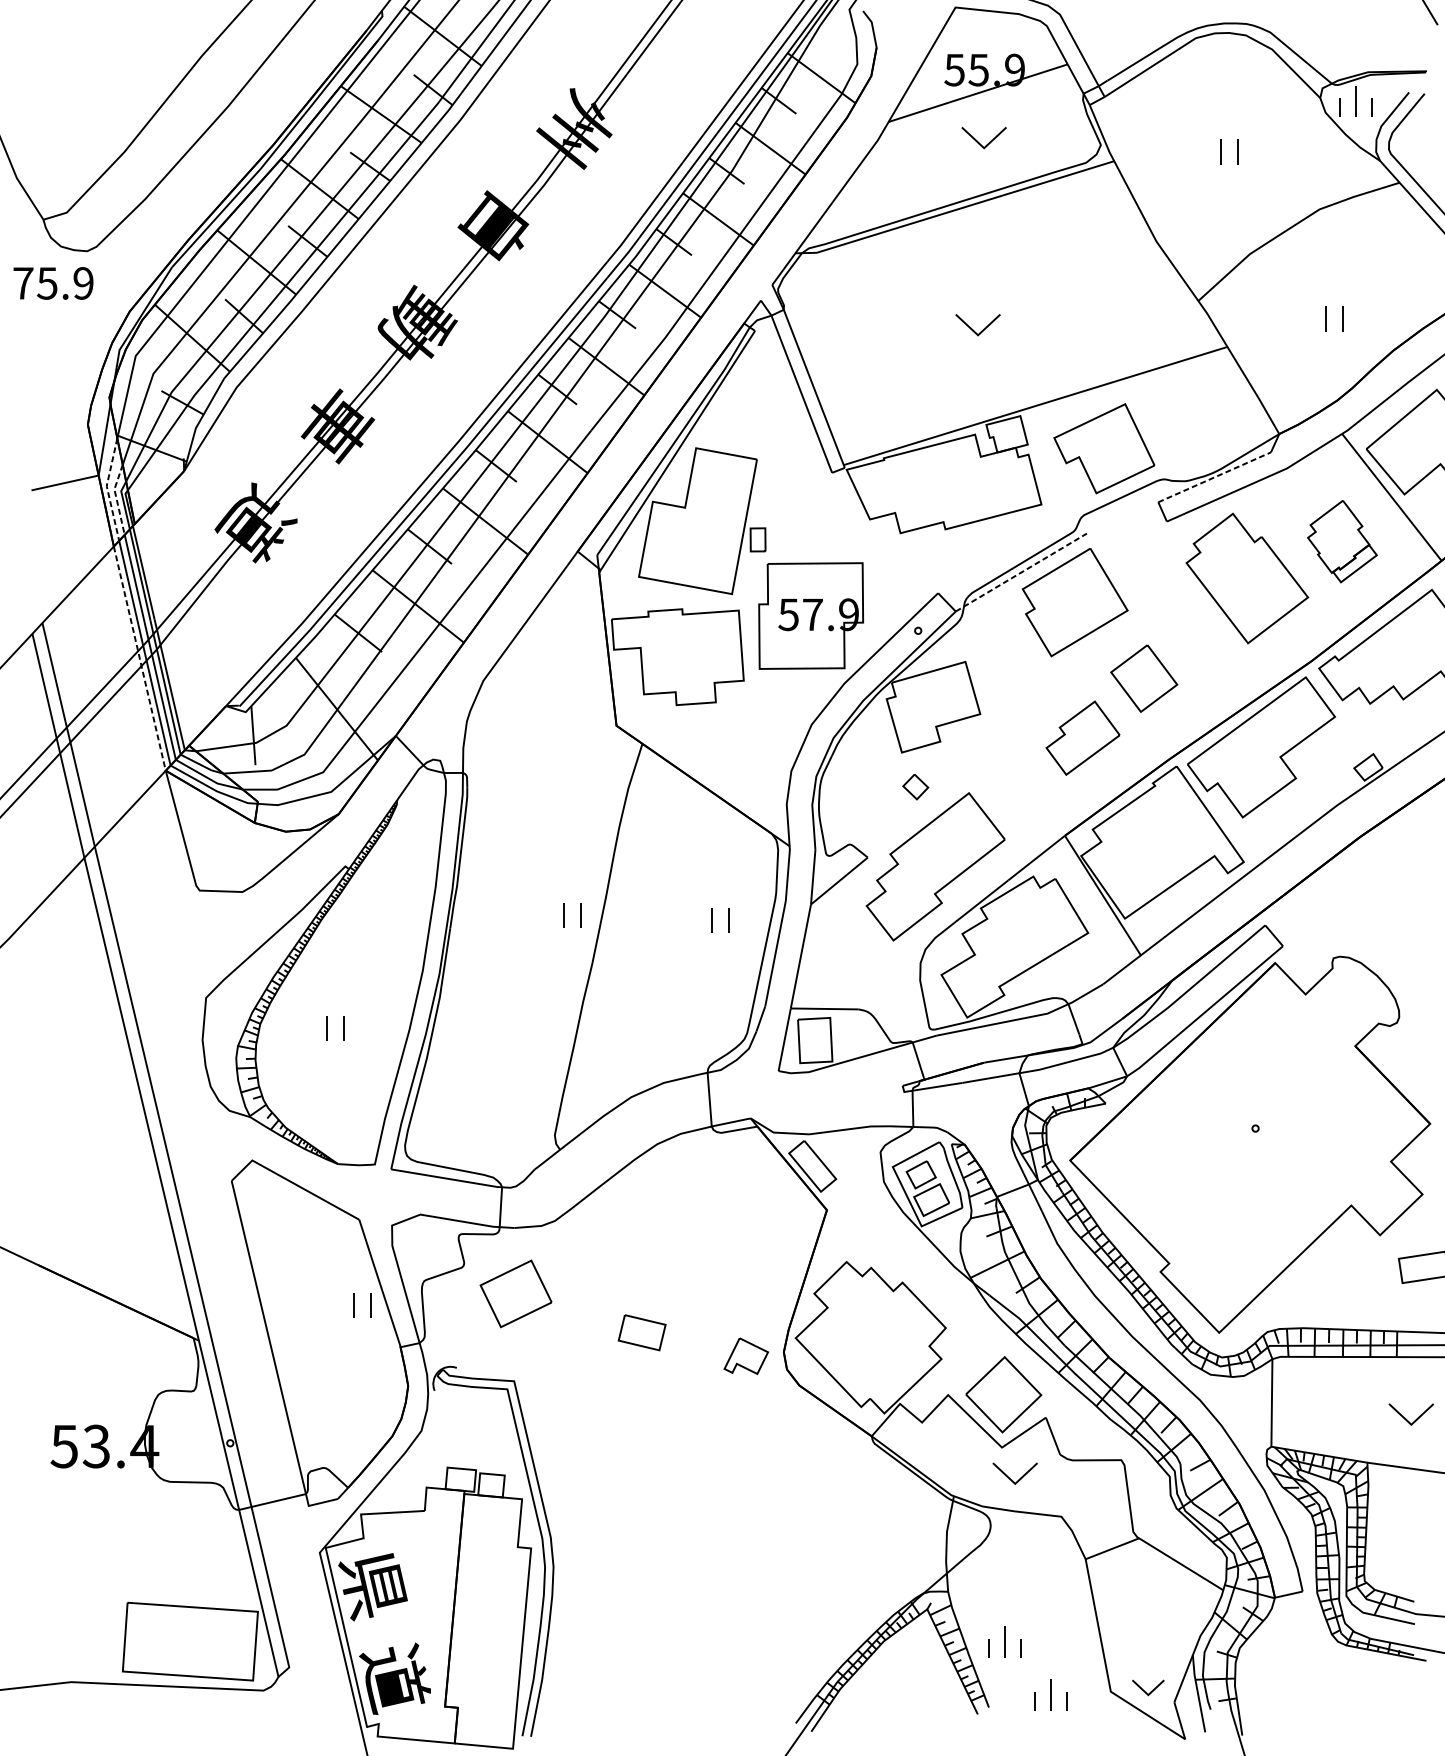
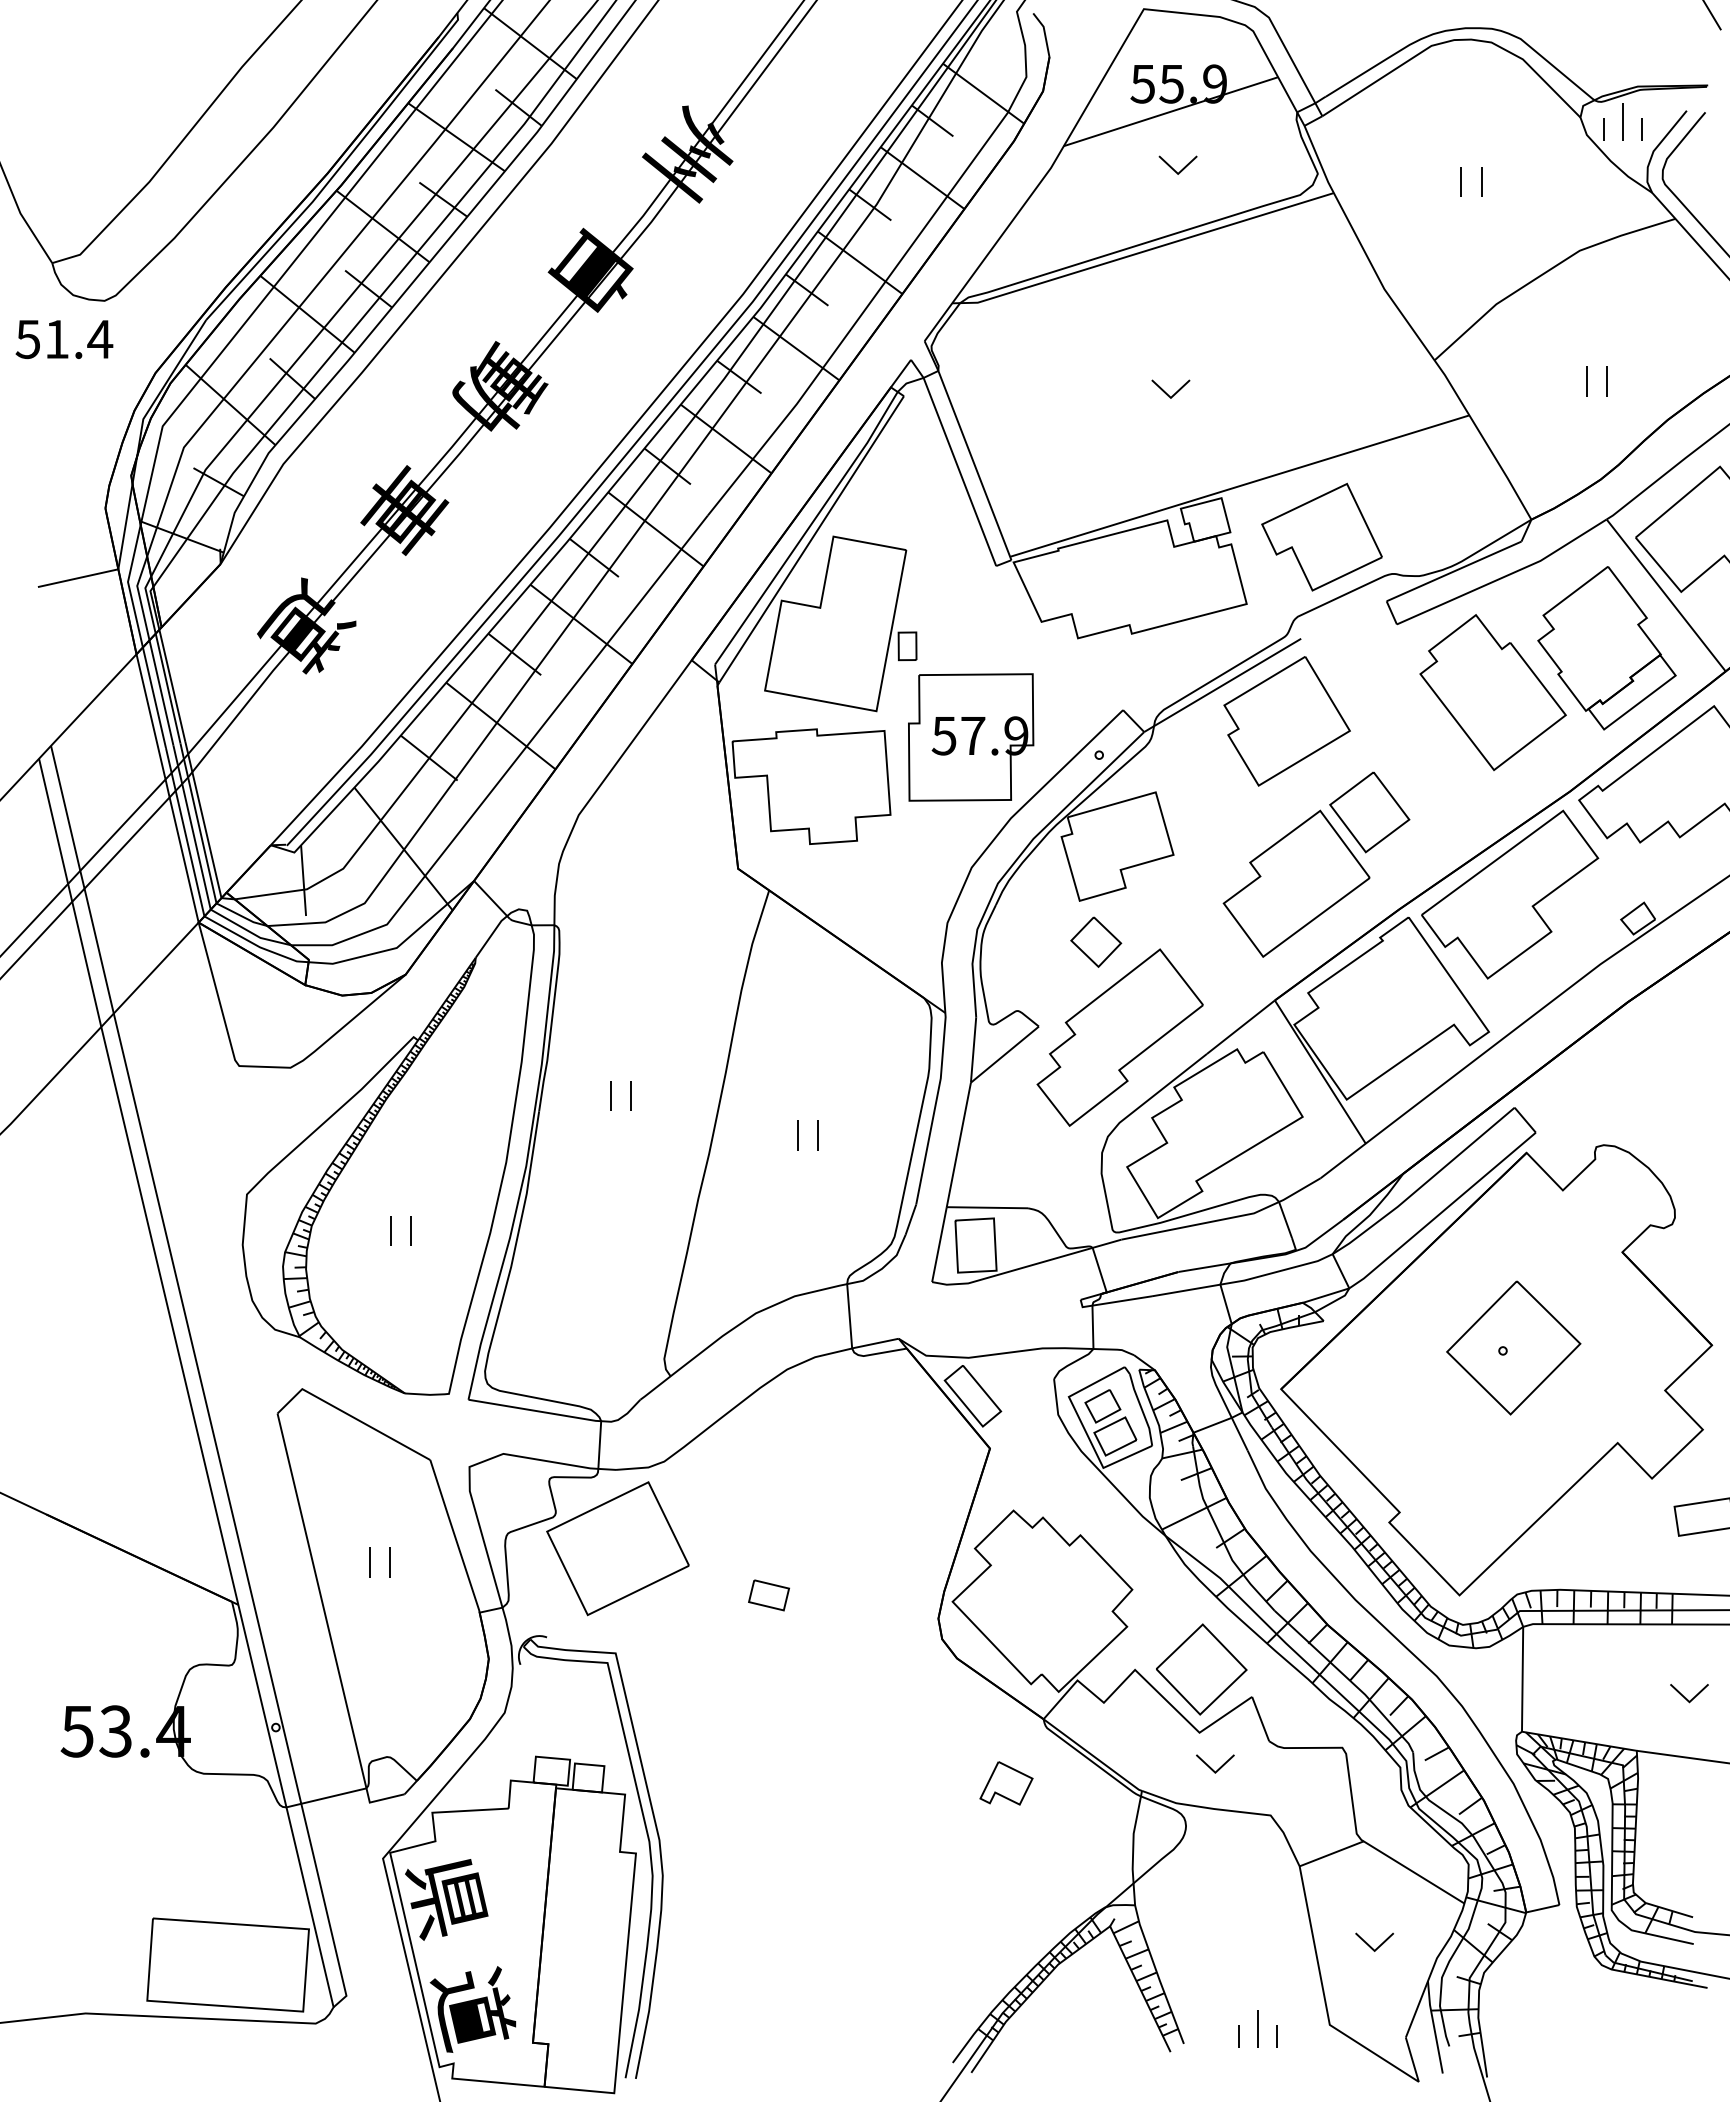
part: (983, 137) -> (1177, 164), size x0.71
text: (53, 283) -> (64, 339), 75.9 -> 51.4
part: (977, 324) -> (1170, 388), size x0.71
line: (1215, 477) -> (1454, 571), dashed -> solid
line: (107, 489) -> (128, 585), dashed -> solid
line: (116, 499) -> (139, 597), dashed -> solid
part: (1342, 541) -> (1606, 648), size x1.67
line: (1021, 572) -> (1222, 685), dashed -> solid
line: (139, 658) -> (167, 788), dashed -> solid
part: (1083, 738) -> (1296, 883), size x1.67
part: (915, 786) -> (1096, 941), size x1.67
part: (565, 915) -> (611, 1095), moved
part: (712, 920) -> (798, 1135), moved
part: (1264, 1125) -> (1513, 1347), added
part: (515, 1293) -> (617, 1548), size x1.67
part: (354, 1305) -> (370, 1562), moved
part: (642, 1332) -> (769, 1595), size x0.71
part: (746, 1356) -> (1006, 1783), moved
part: (1411, 1414) -> (1689, 1693), size x0.71
part: (1015, 1473) -> (1215, 1763), size x0.71
part: (1004, 1642) -> (1202, 1965), removed
part: (1148, 1687) -> (1374, 1941), moved

